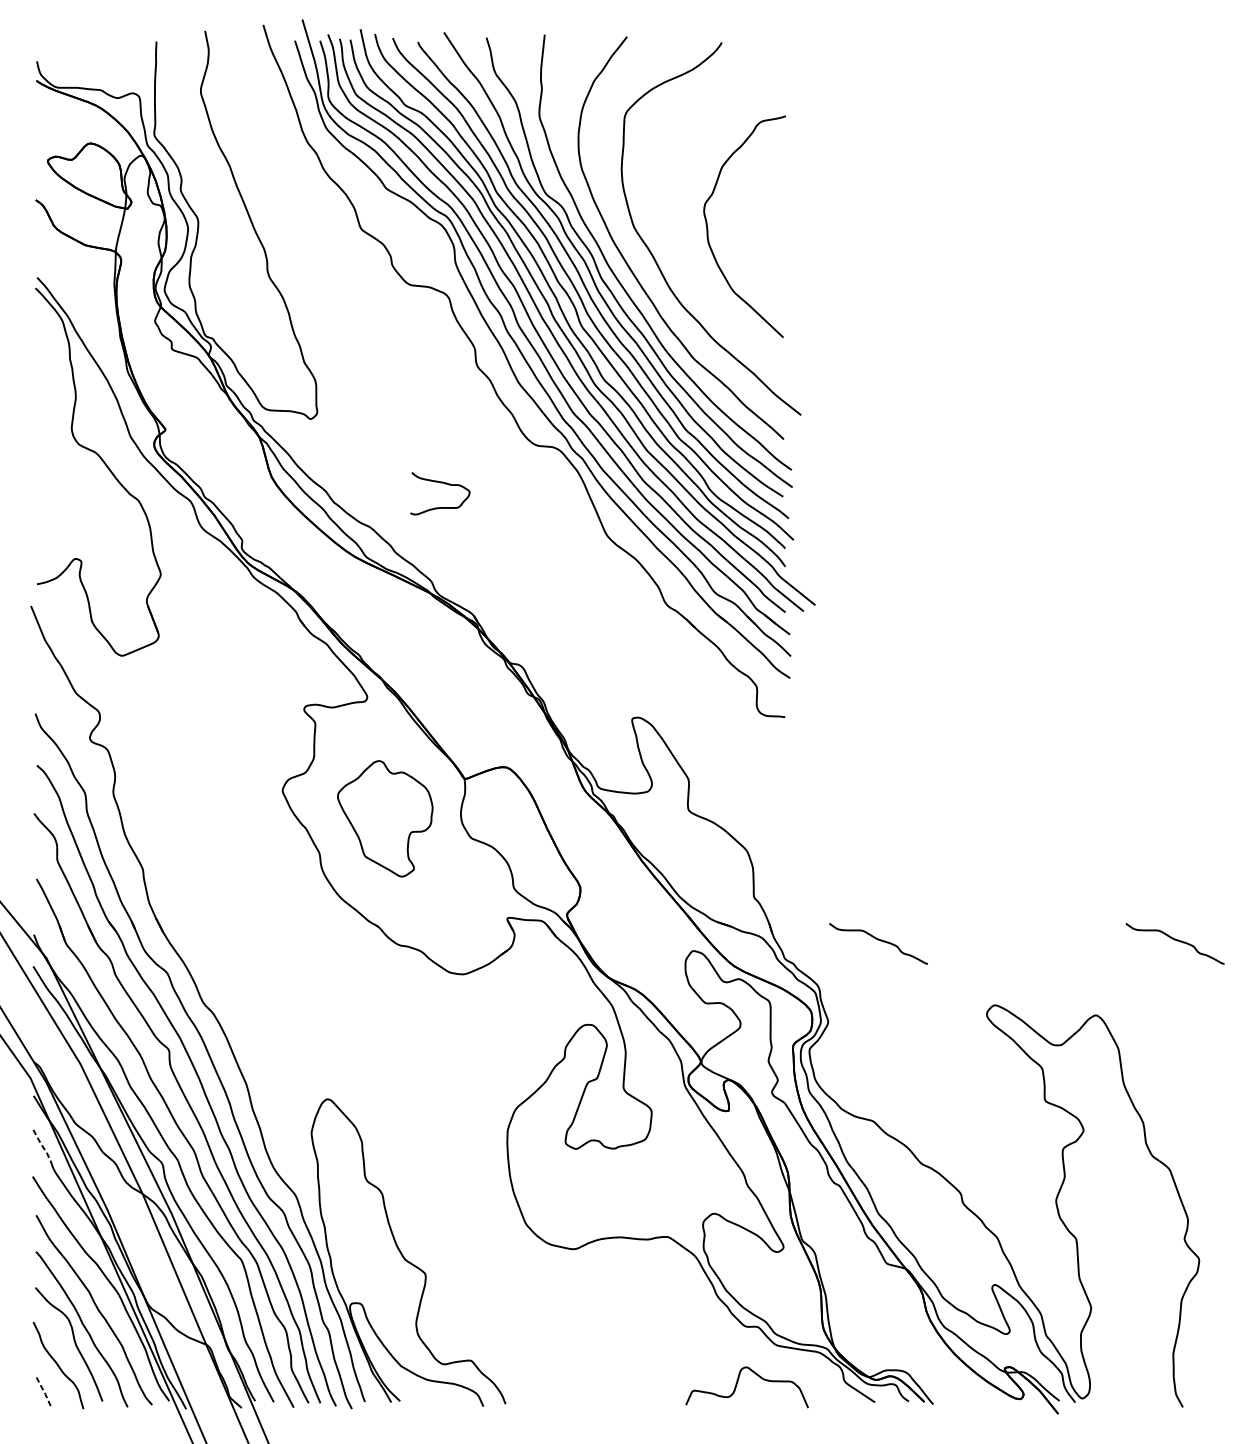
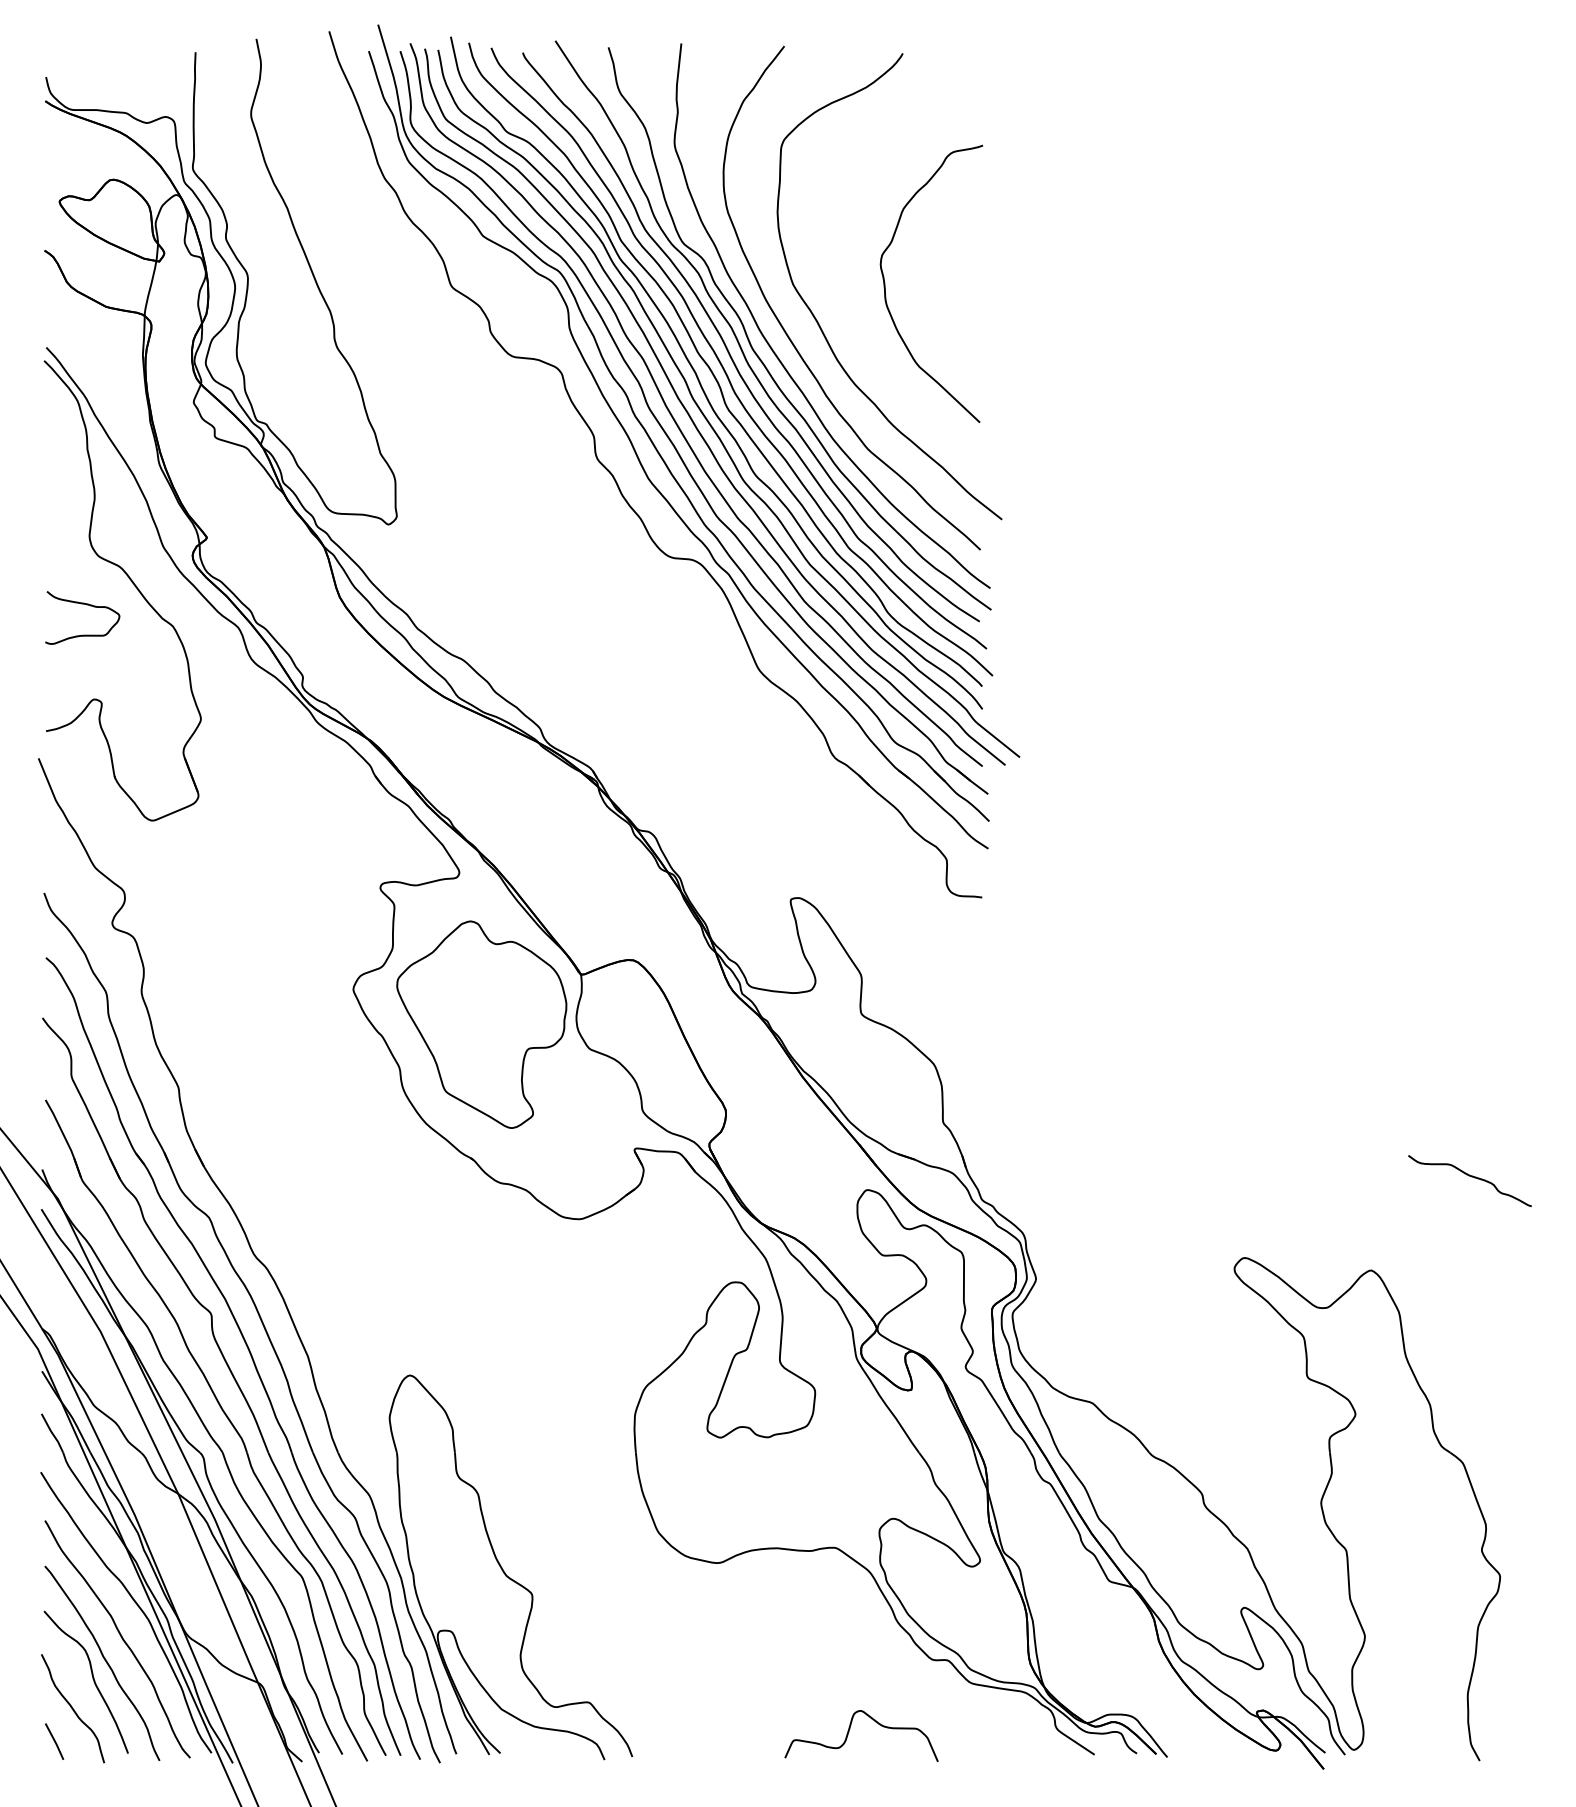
curve: (443, 483) -> (86, 605), moved
part: (385, 818) -> (481, 1024), size x1.43
curve: (879, 941) -> (1100, 1177), removed
line: (42, 1145) -> (52, 1433), dashed -> solid
curve: (737, 1384) -> (849, 1732), moved
line: (44, 1391) -> (55, 1741), dashed -> solid

